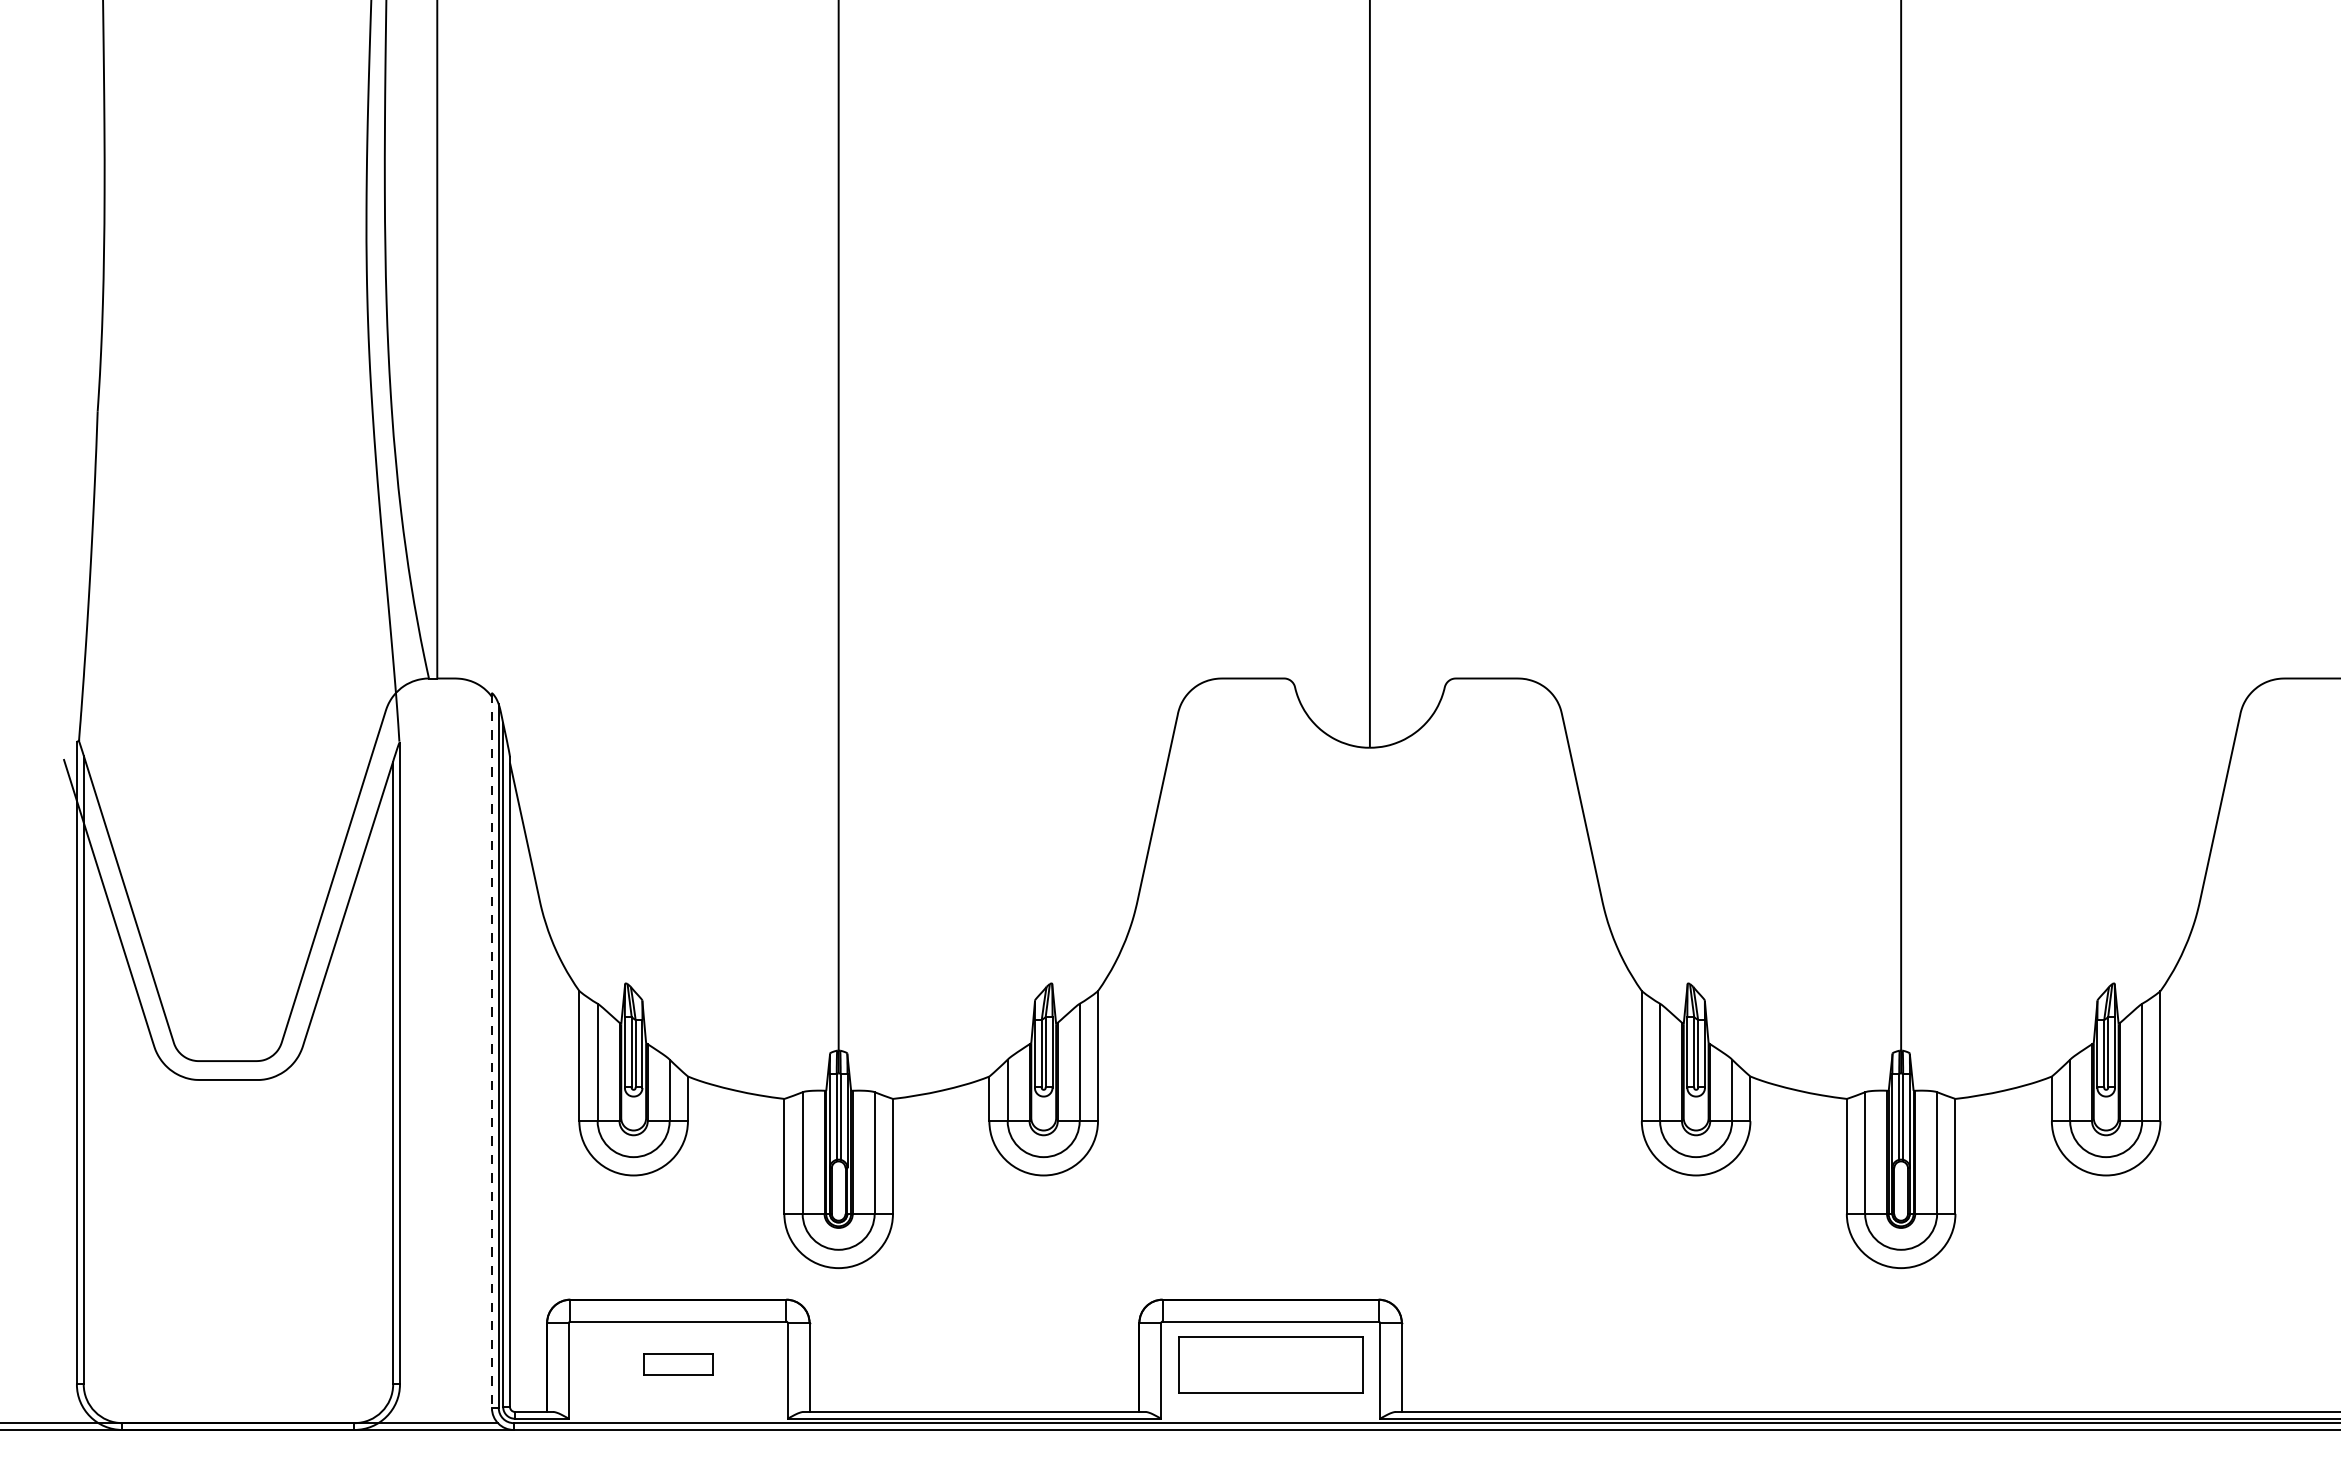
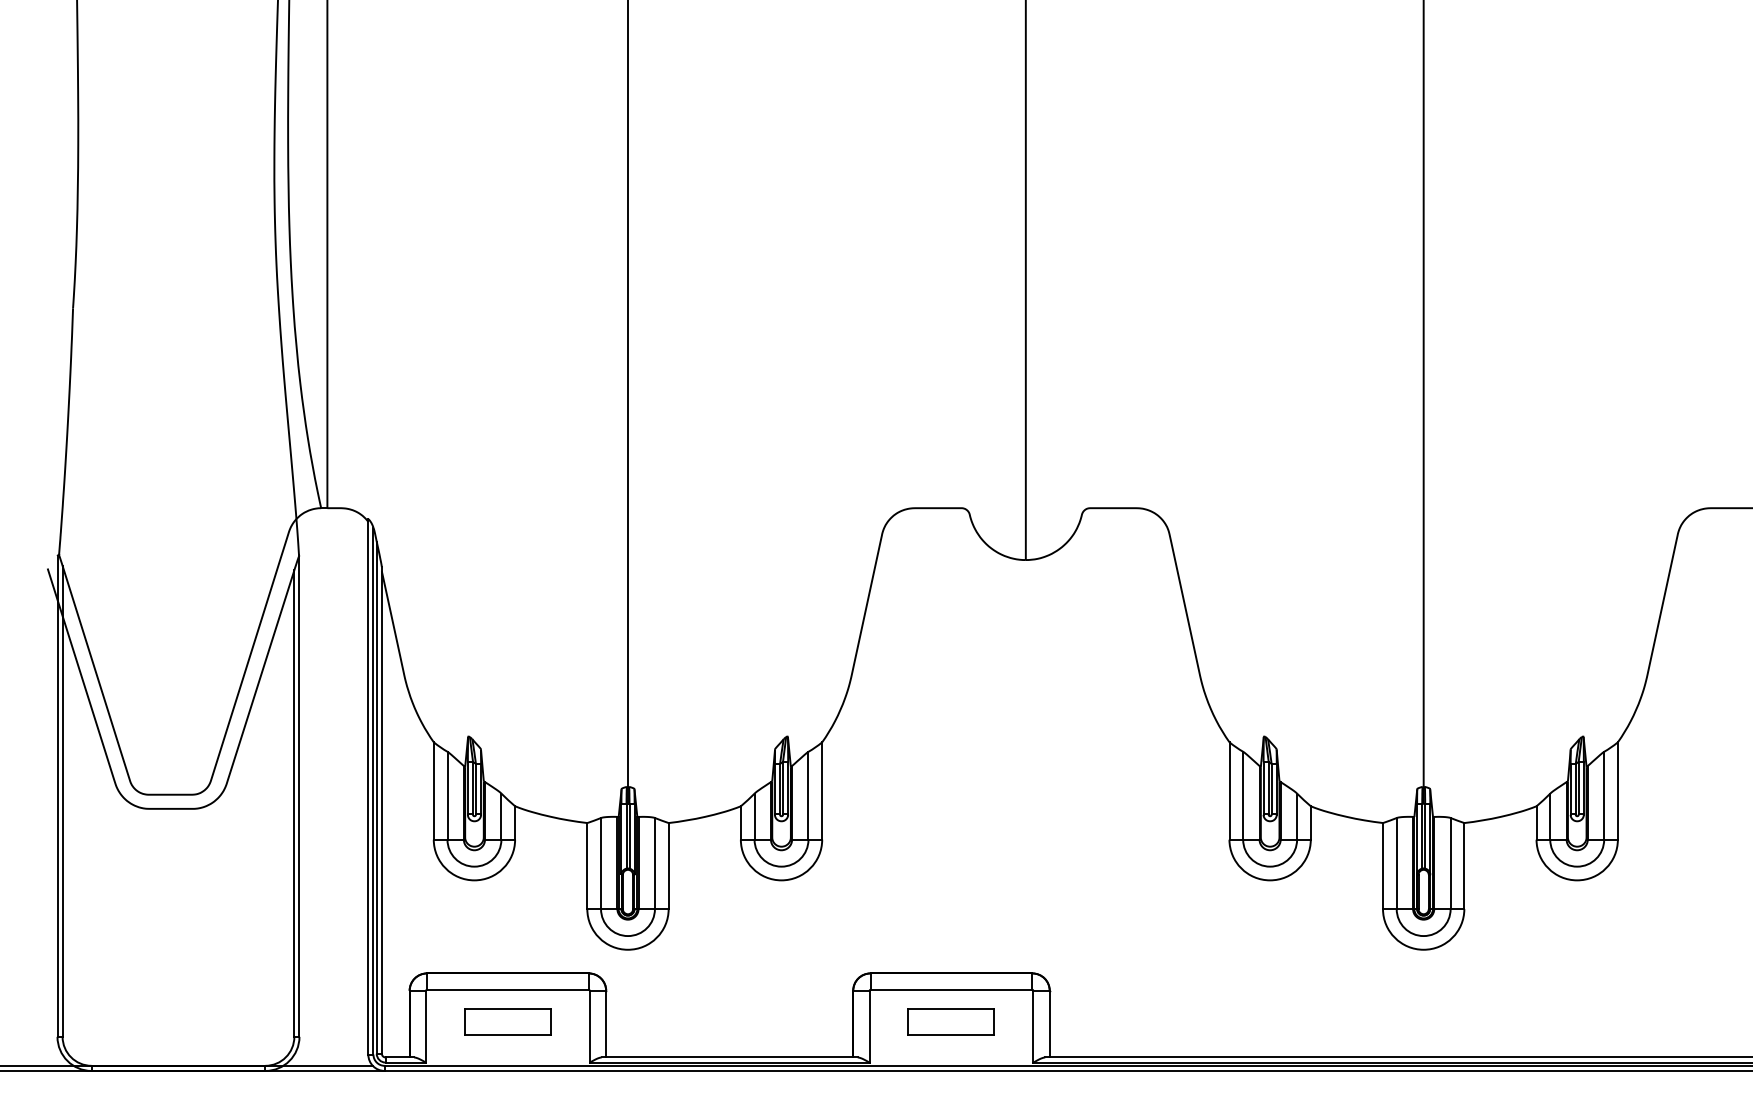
line: (492, 1050) -> (368, 786), dashed -> solid
part: (677, 1363) -> (507, 1021), size x1.67
part: (1269, 1363) -> (950, 1021), size x0.62

